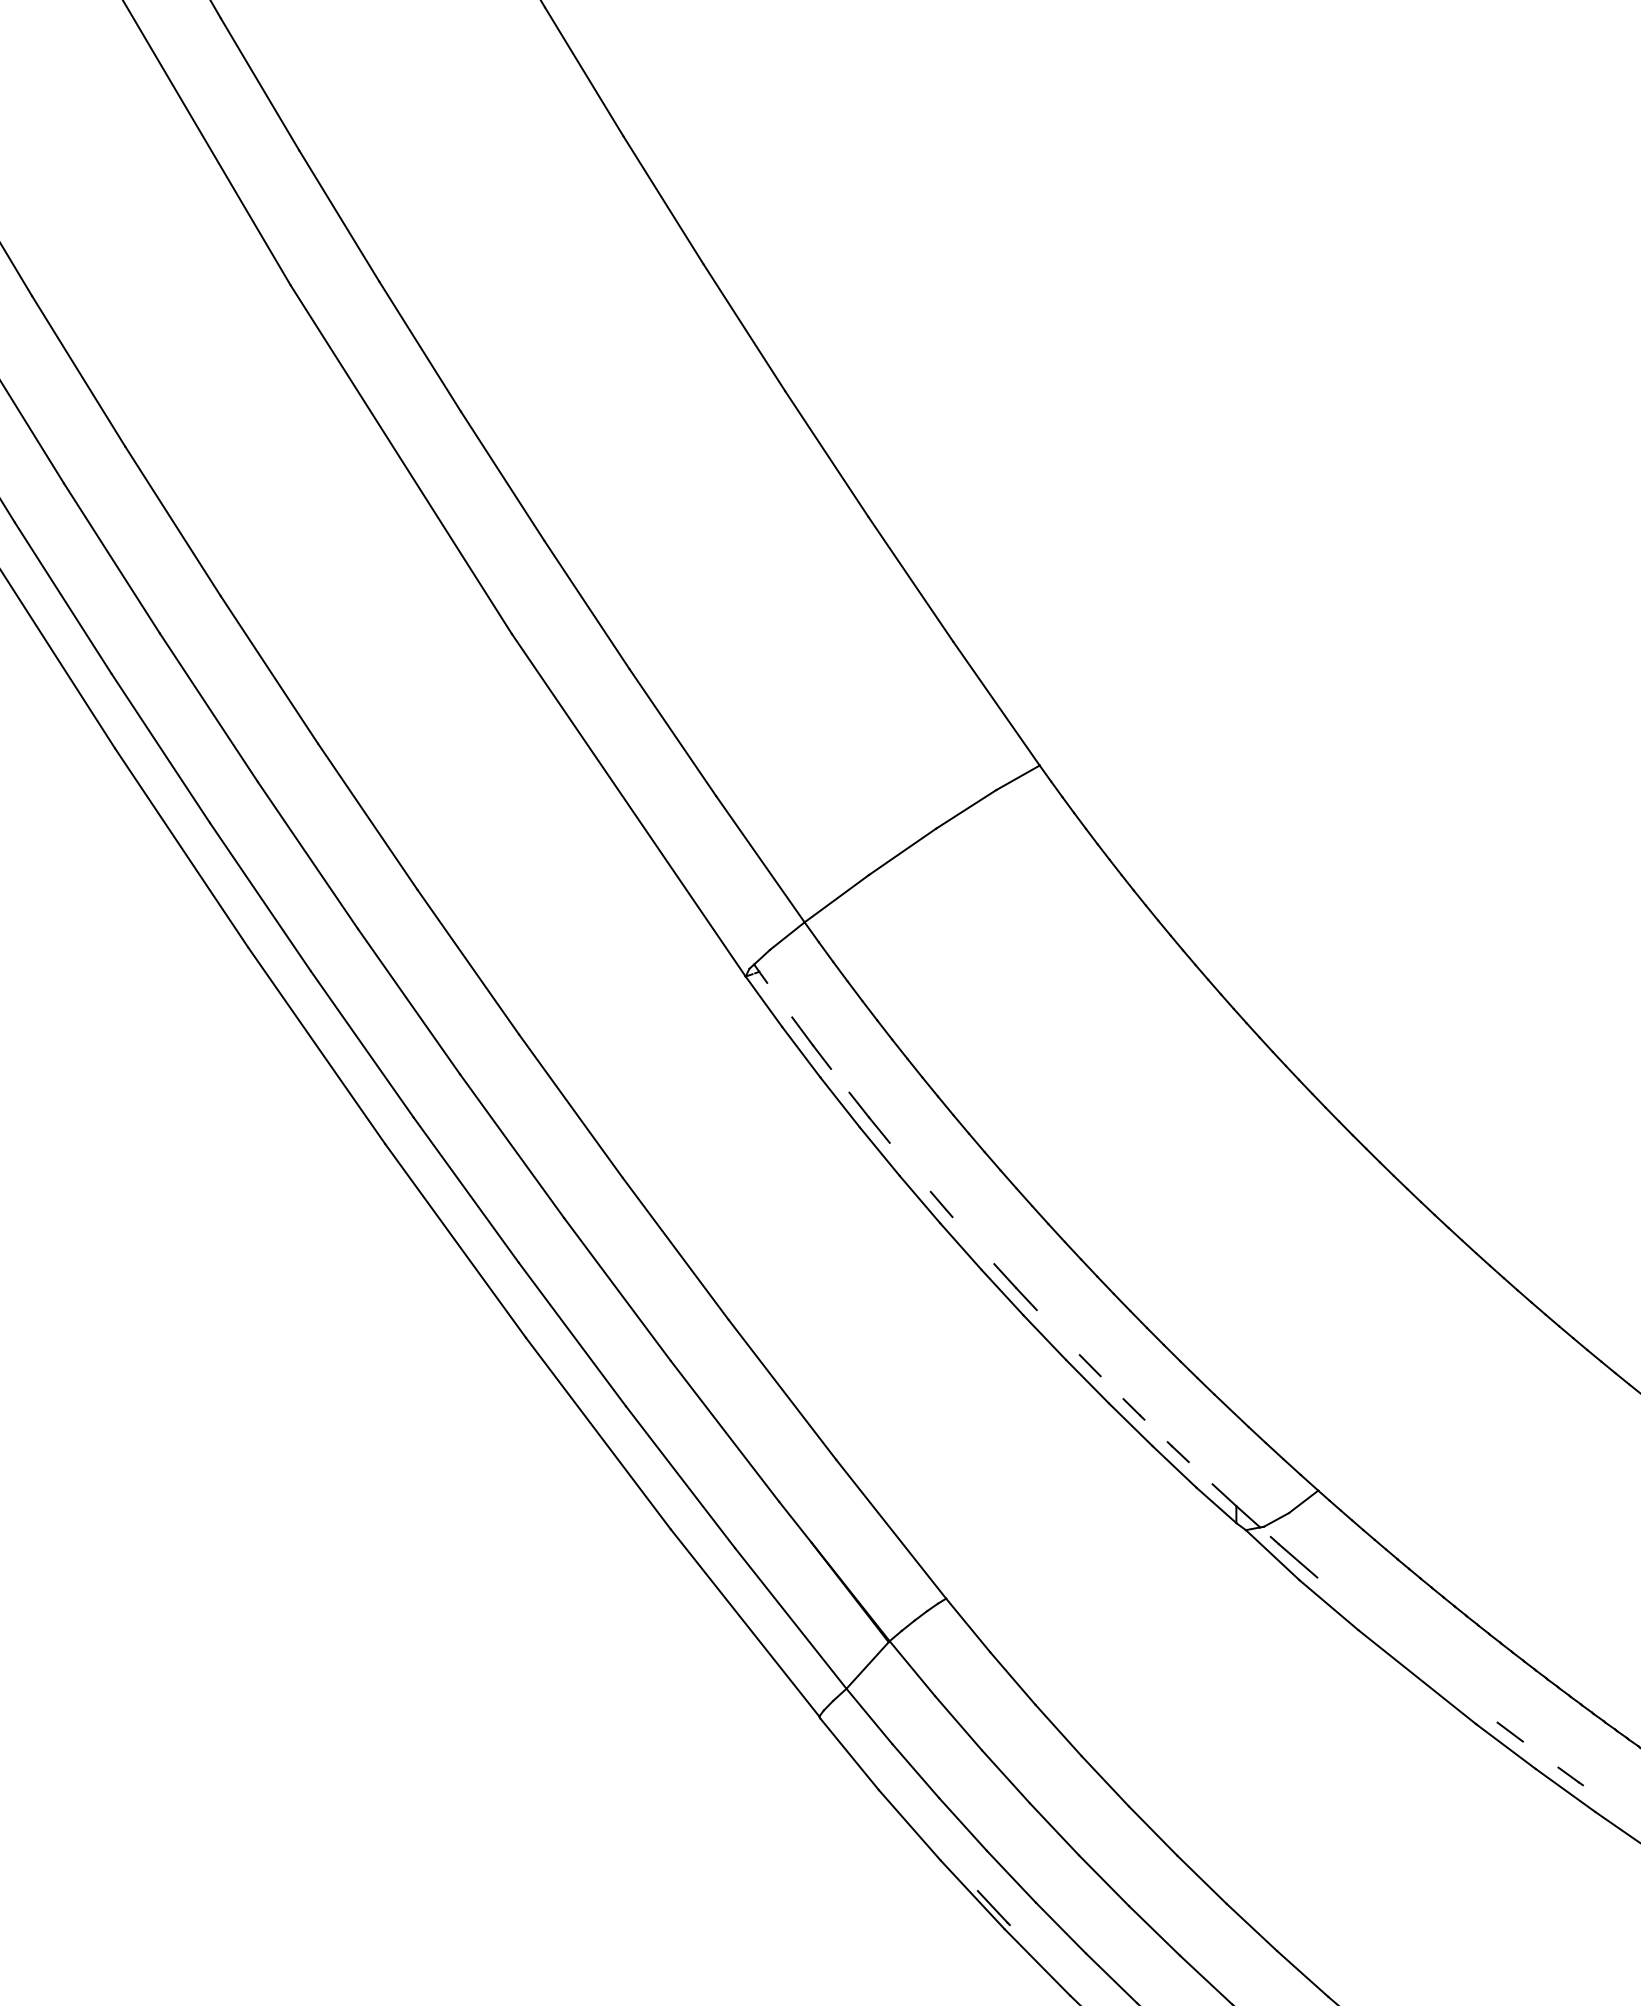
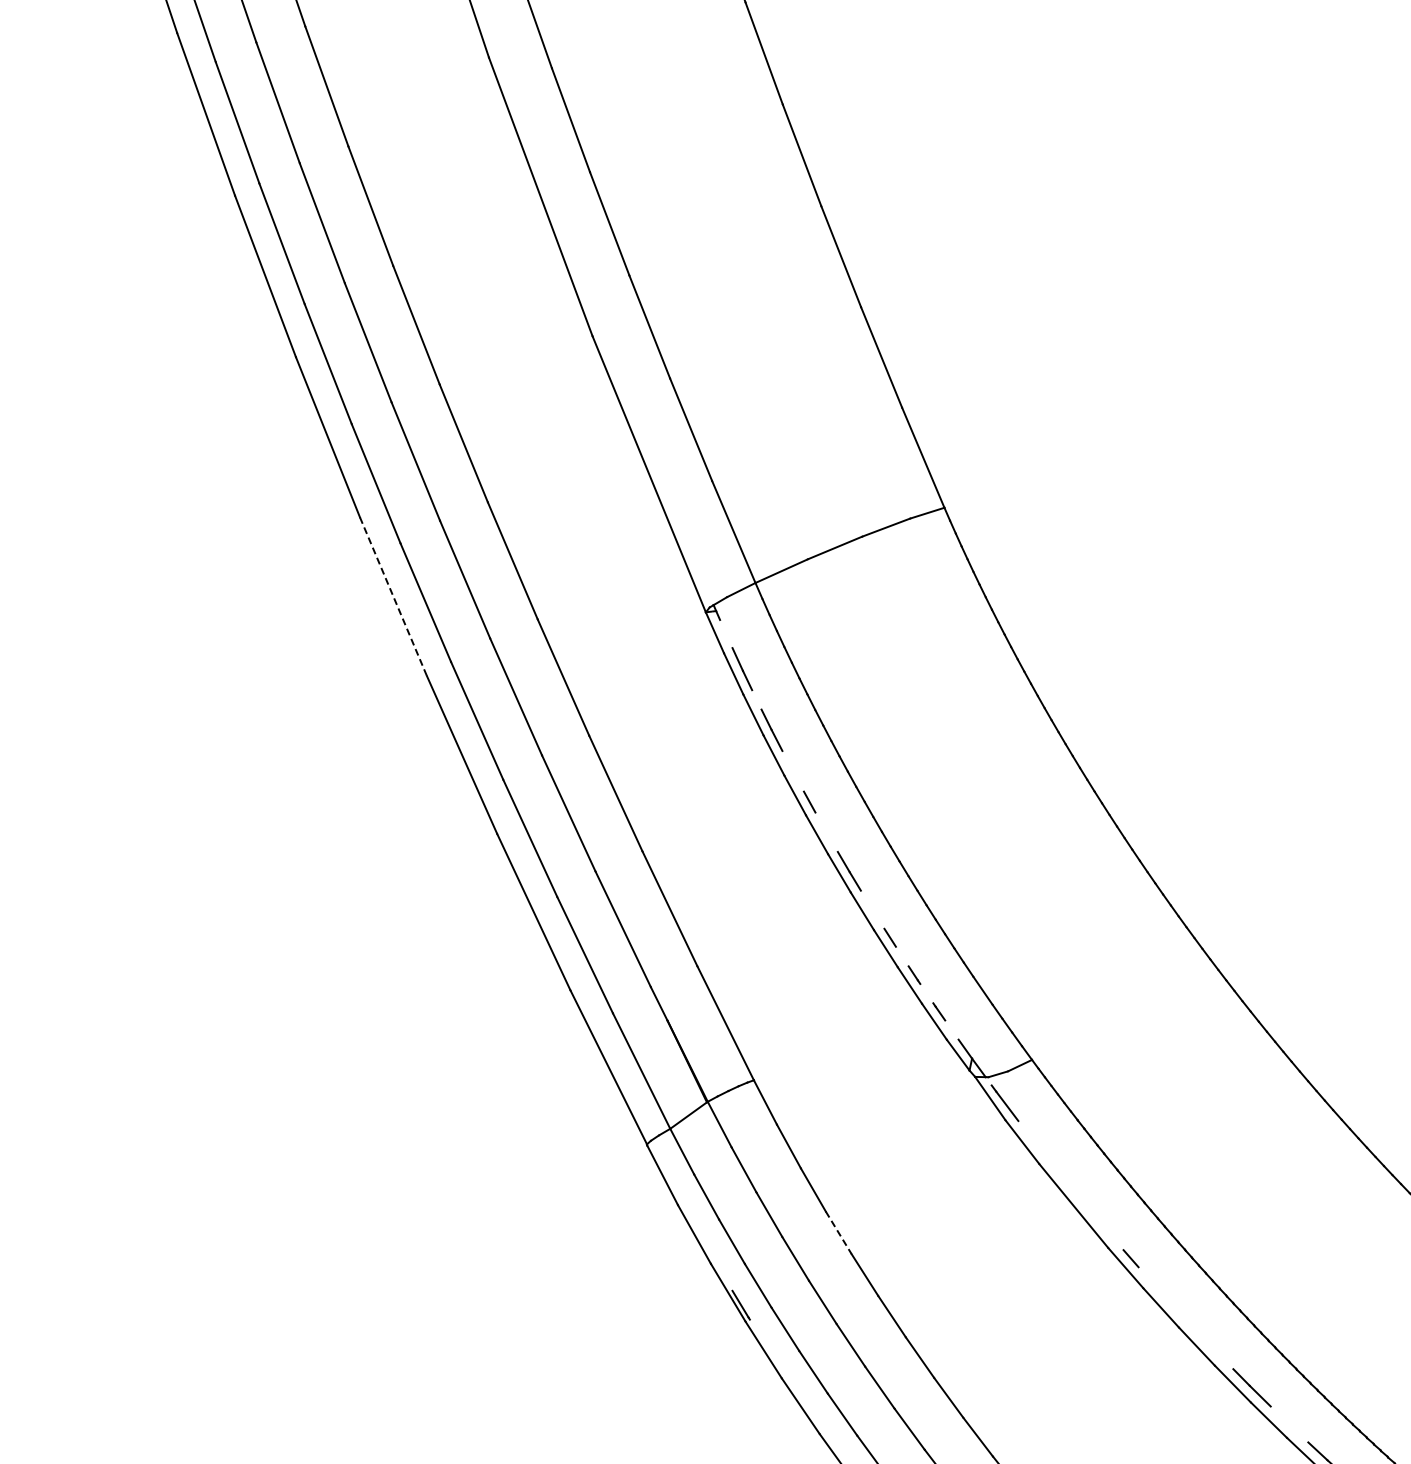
line: (316, 1046) -> (393, 597), solid -> dashed
line: (1569, 1776) -> (1166, 1298), removed
line: (1105, 1781) -> (838, 1232), solid -> dashed

